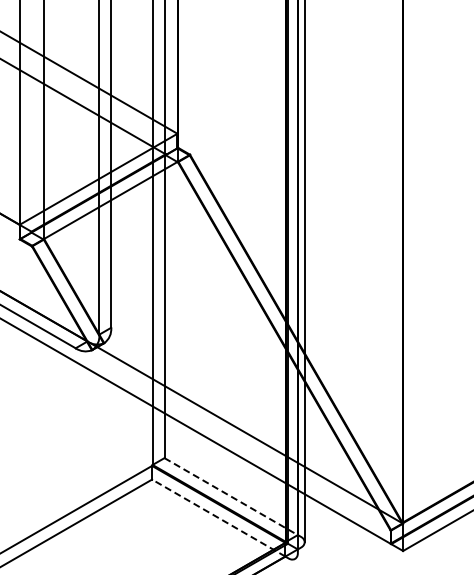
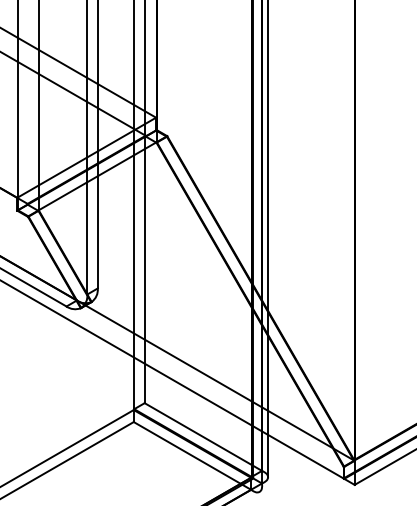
line: (231, 496) -> (203, 436), dashed -> solid
line: (218, 518) -> (192, 456), dashed -> solid

